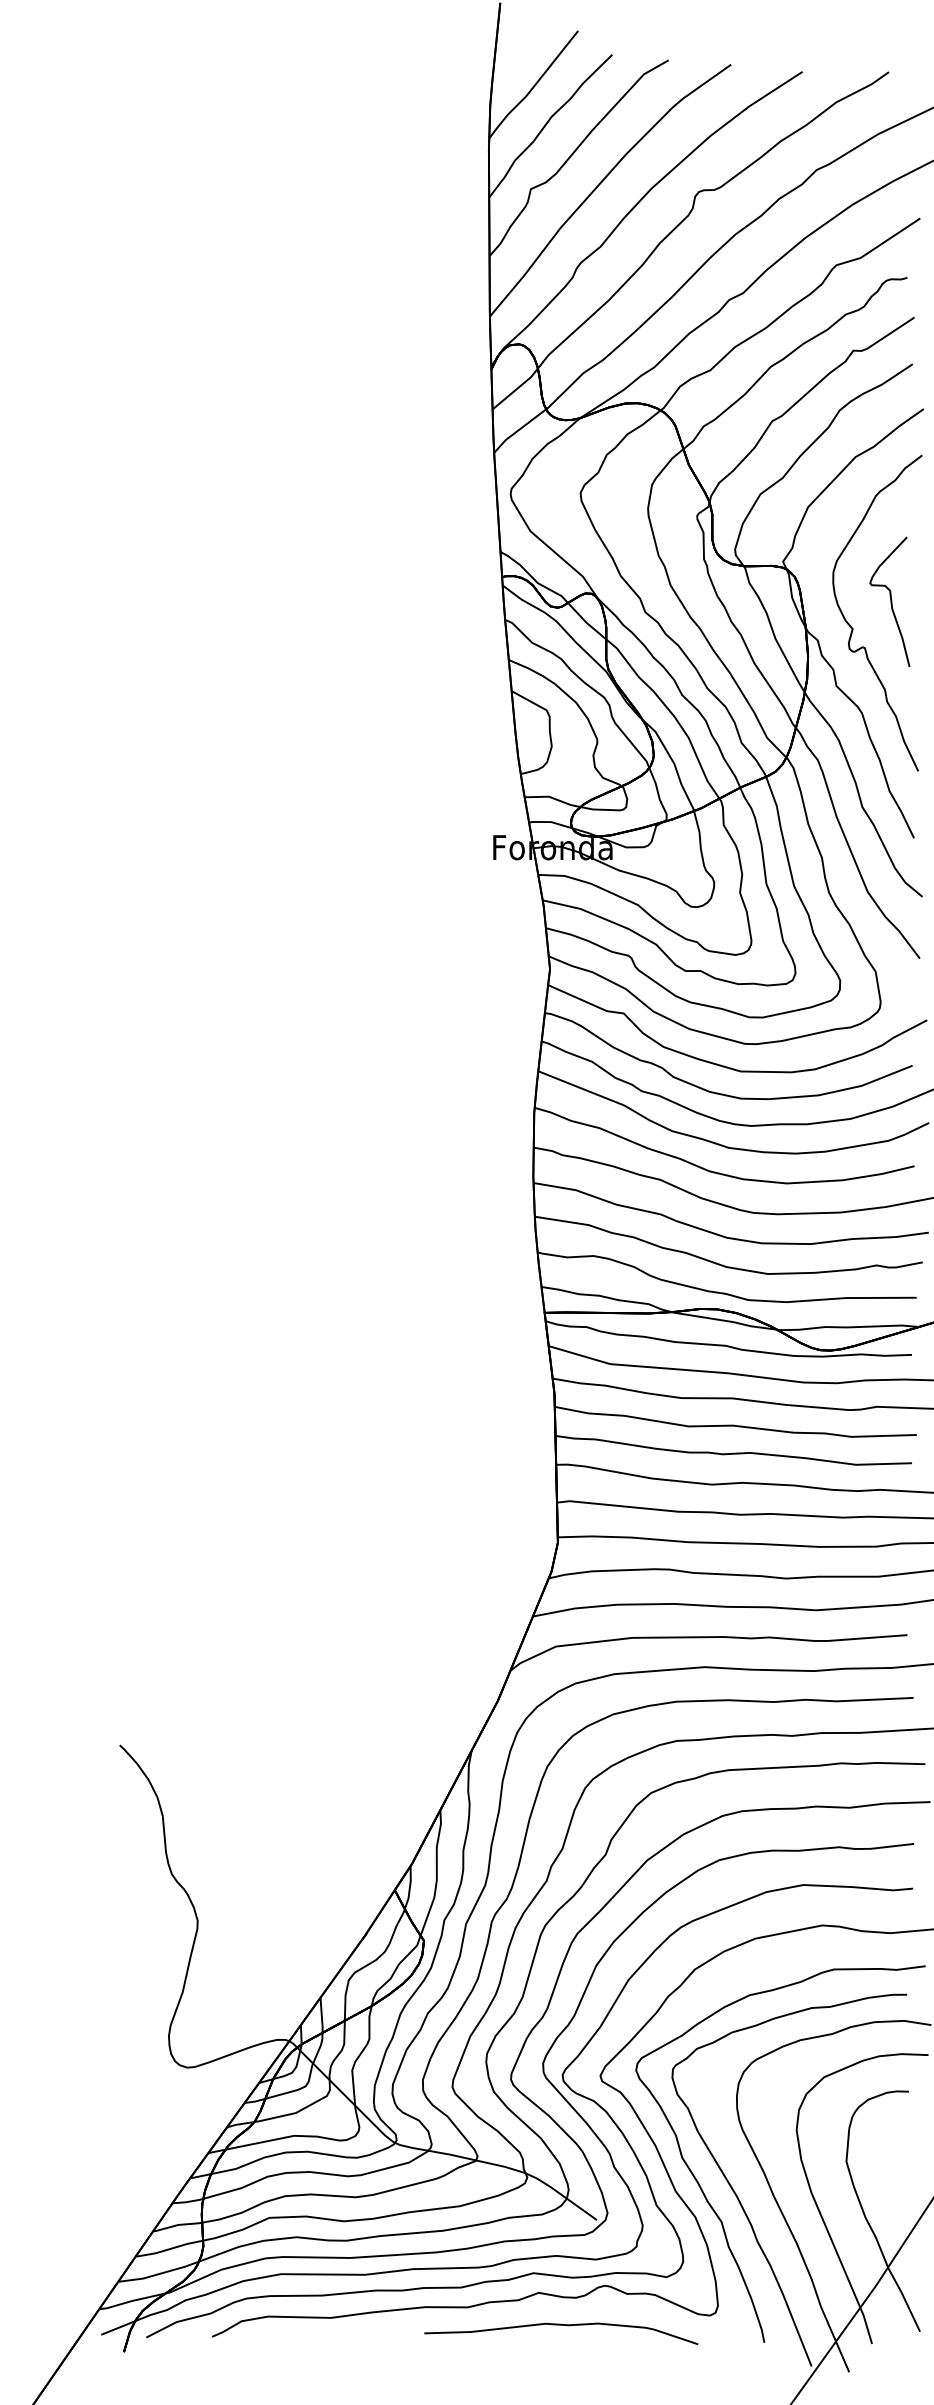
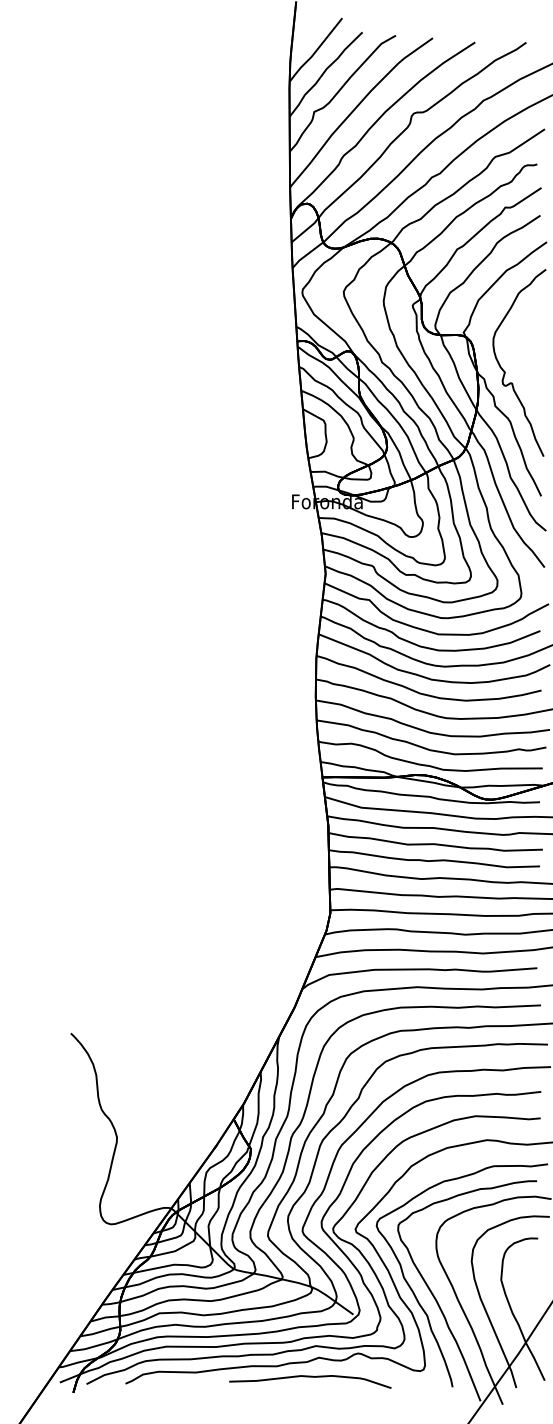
curve: (889, 600) -> (526, 355), removed
curve: (561, 2326) -> (310, 1377), moved

